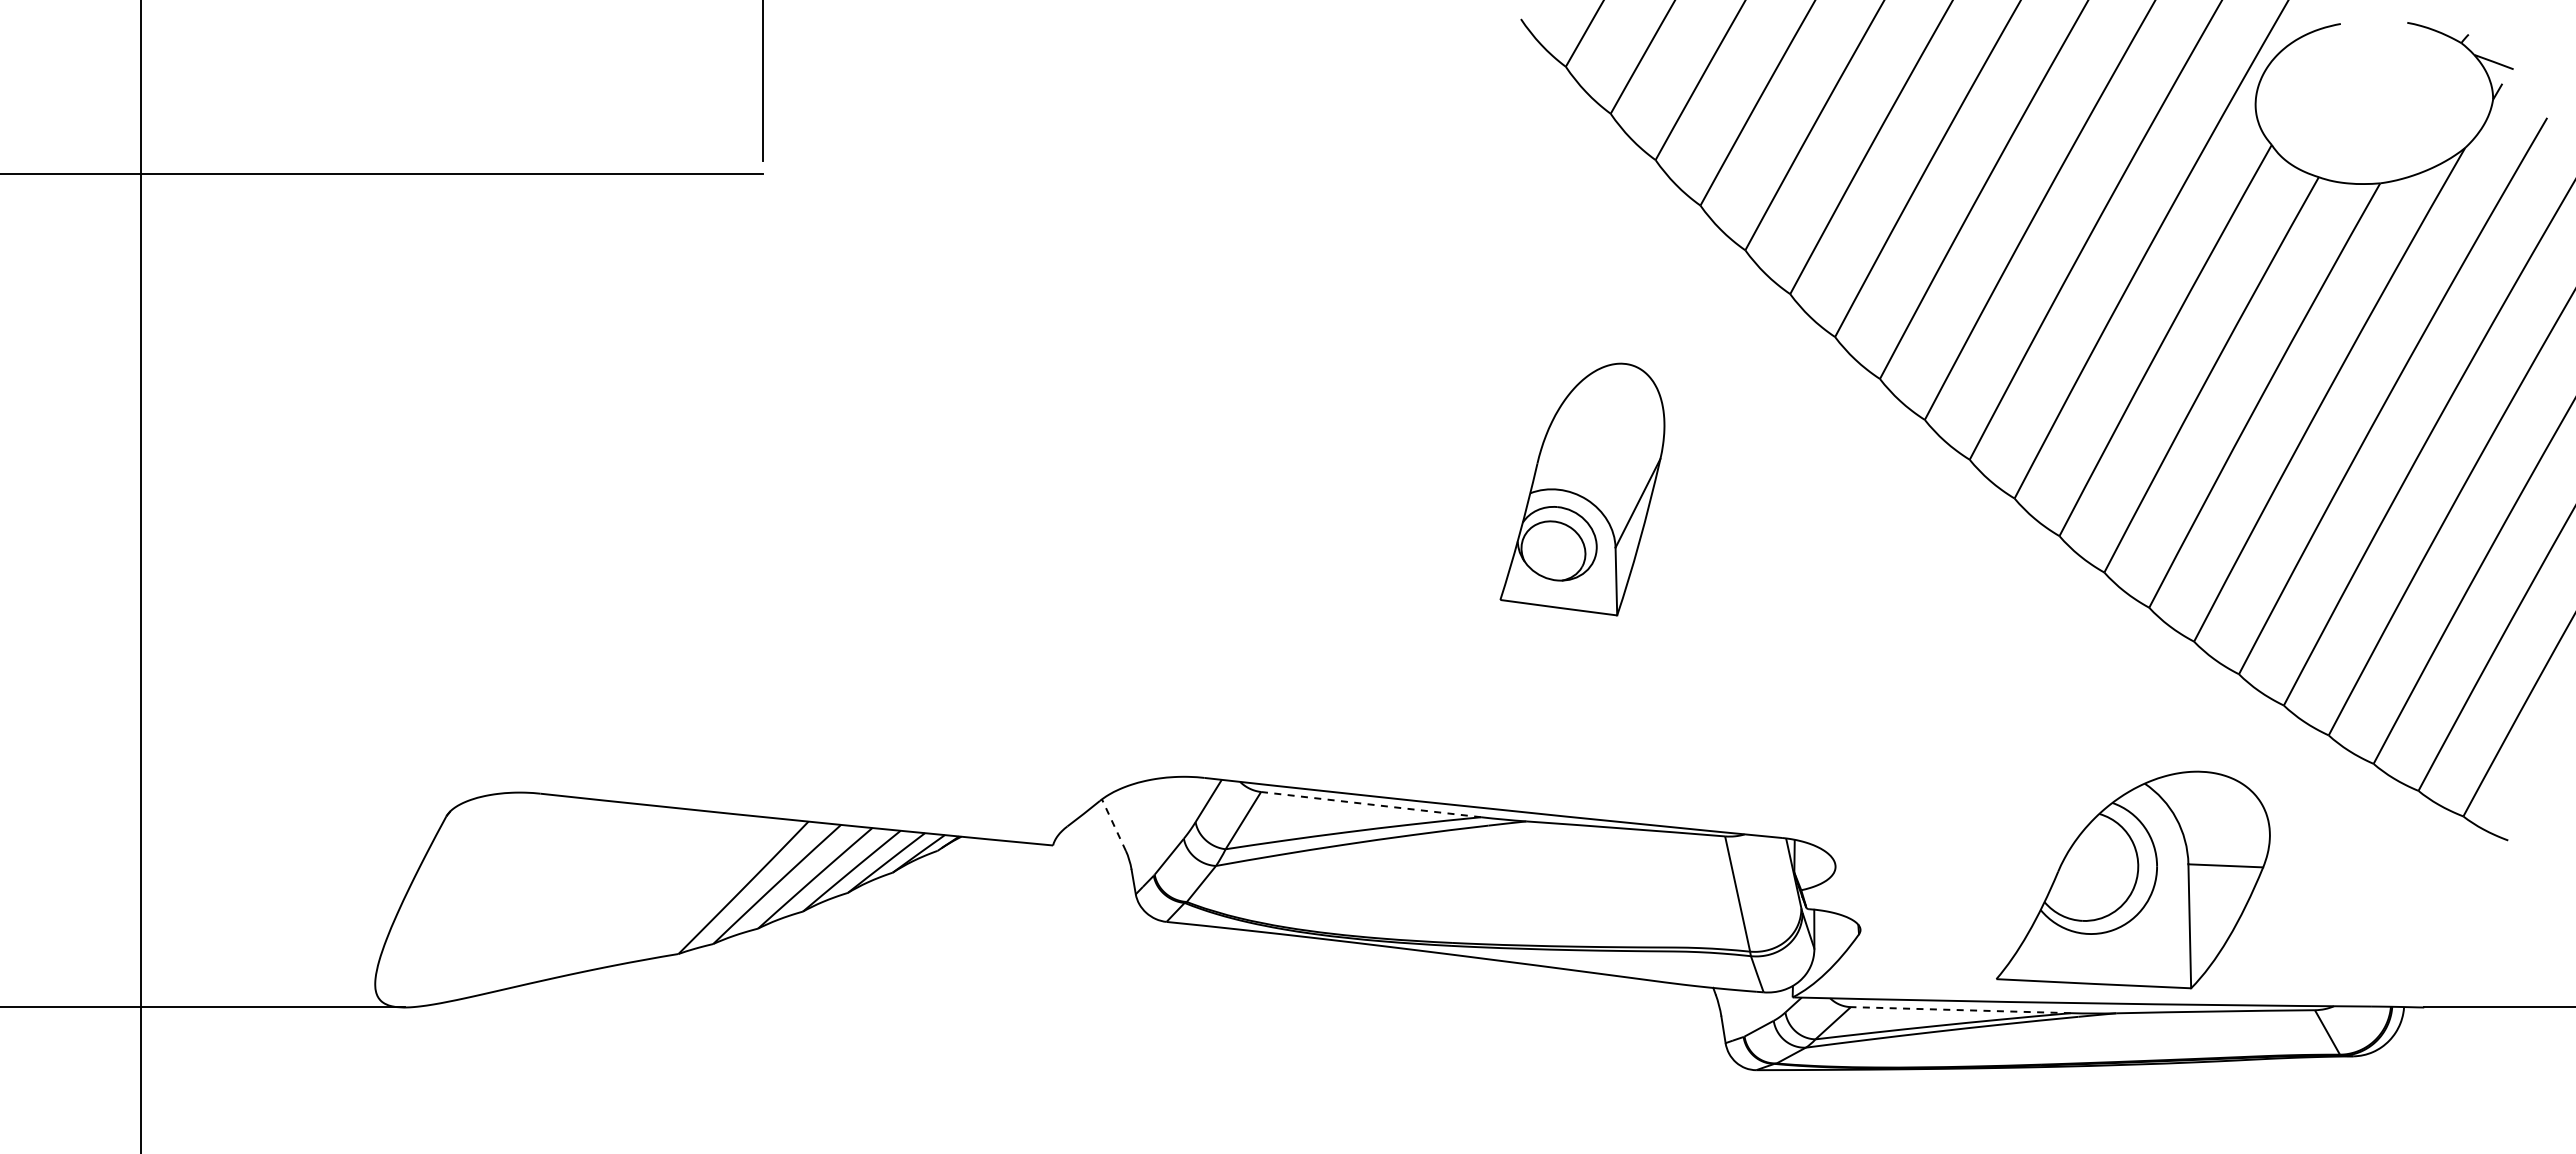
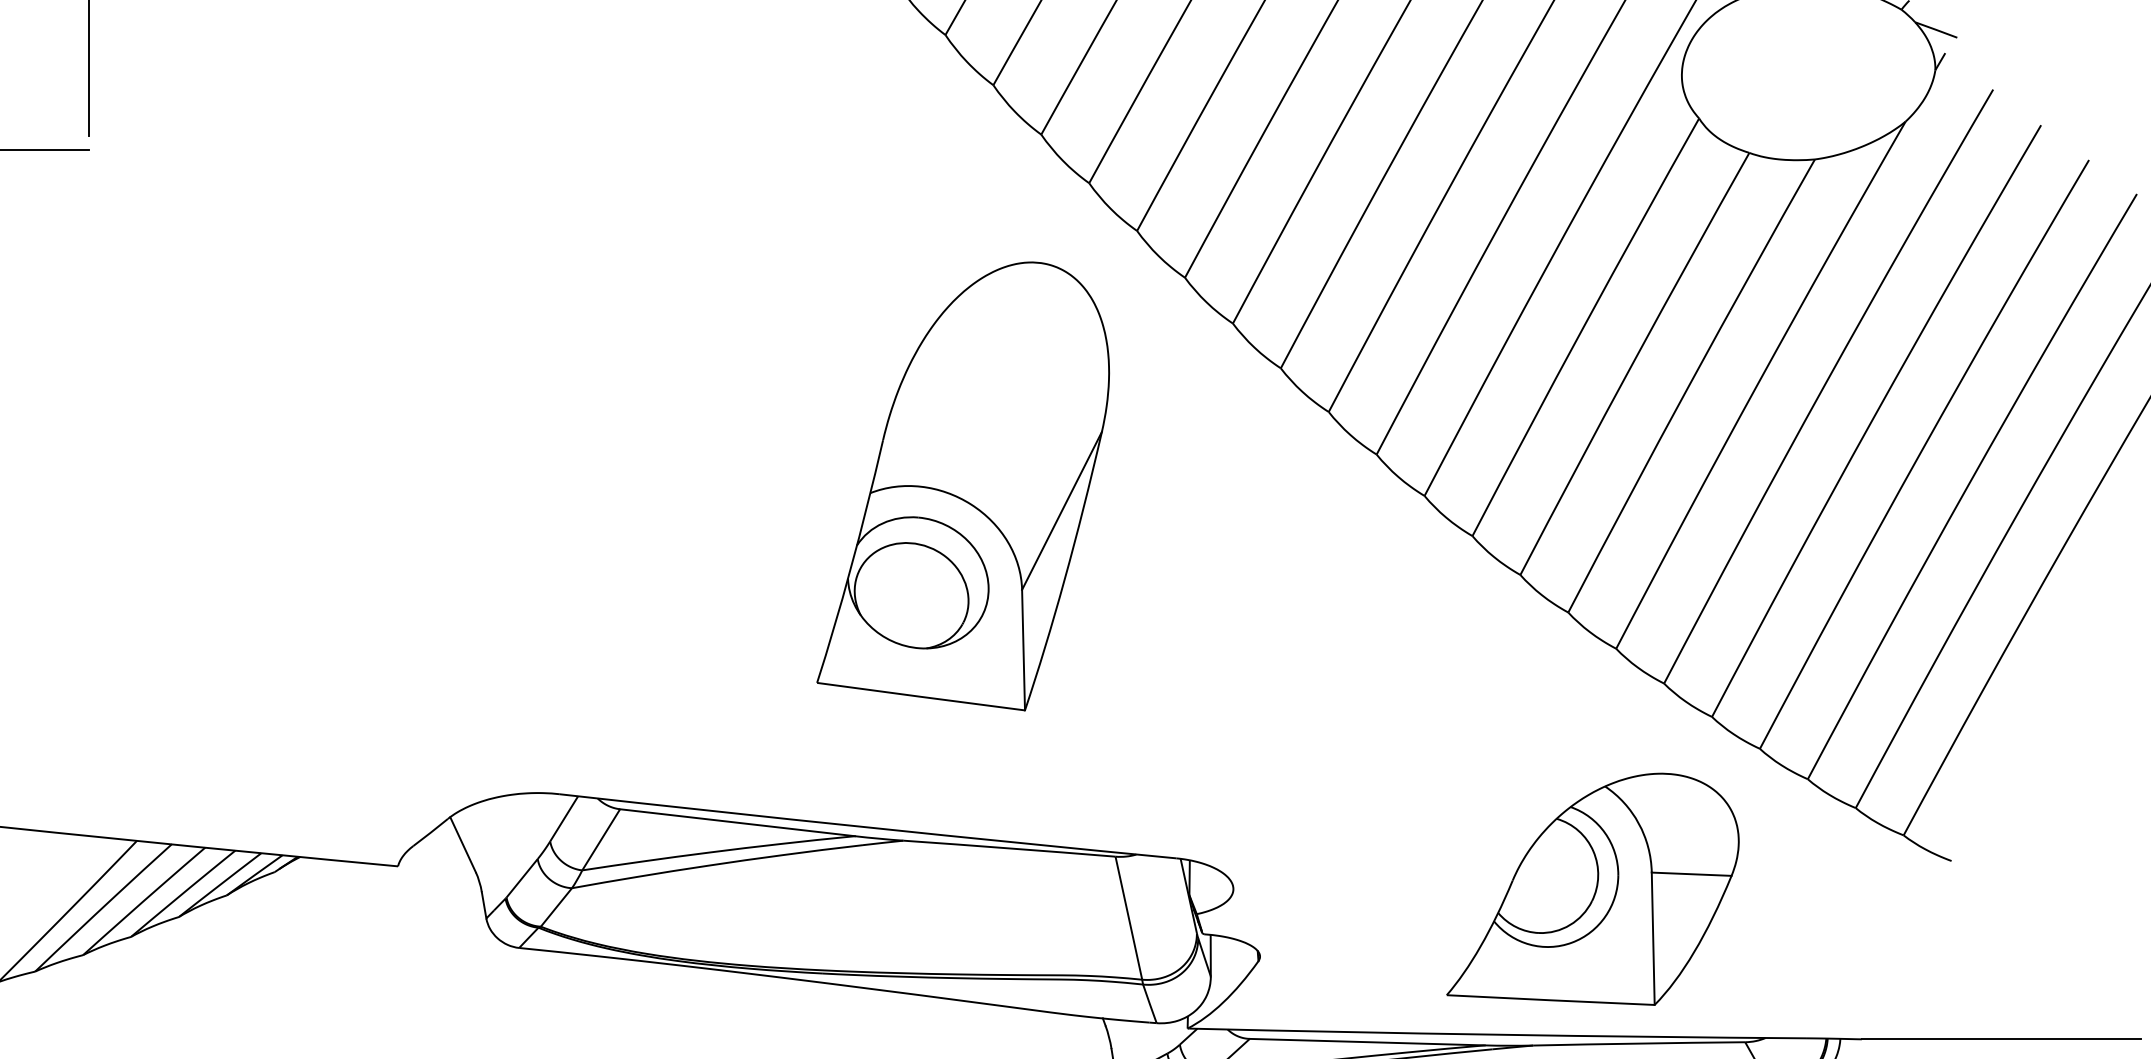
part: (1582, 489) -> (963, 486), size x1.67
line: (1371, 804) -> (737, 822), dashed -> solid
line: (1113, 824) -> (462, 843), dashed -> solid
part: (2133, 879) -> (1593, 888), moved
line: (1960, 1010) -> (1366, 1042), dashed -> solid

